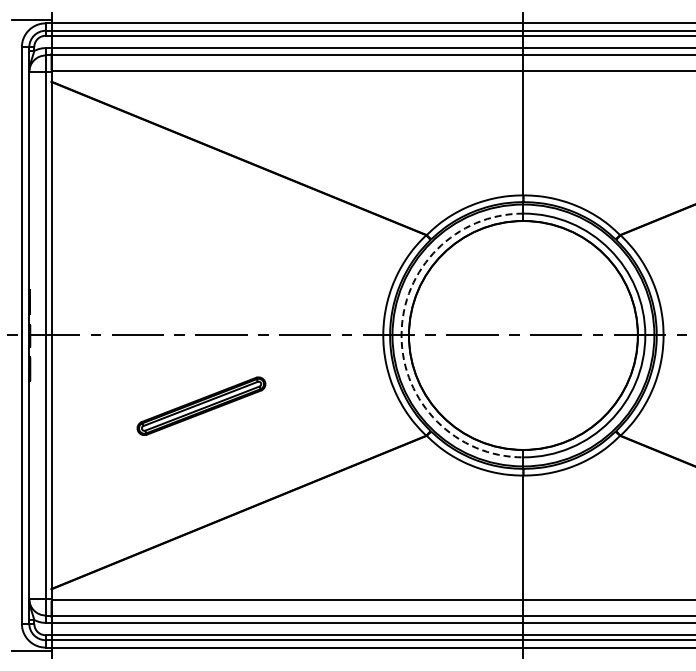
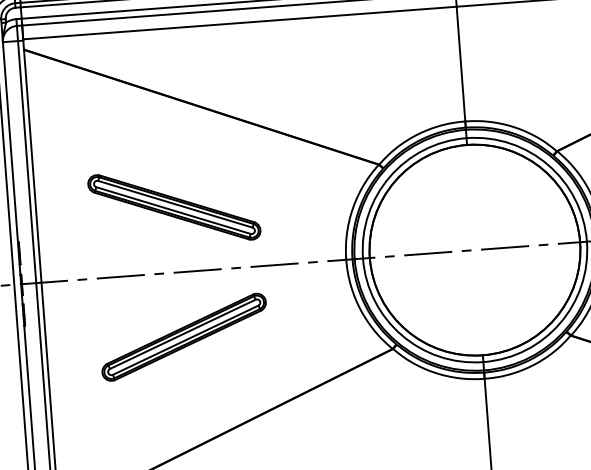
part: (201, 264) -> (174, 207), added
arc: (401, 335) -> (362, 258), dashed -> solid
part: (201, 406) -> (184, 337), size x1.43

